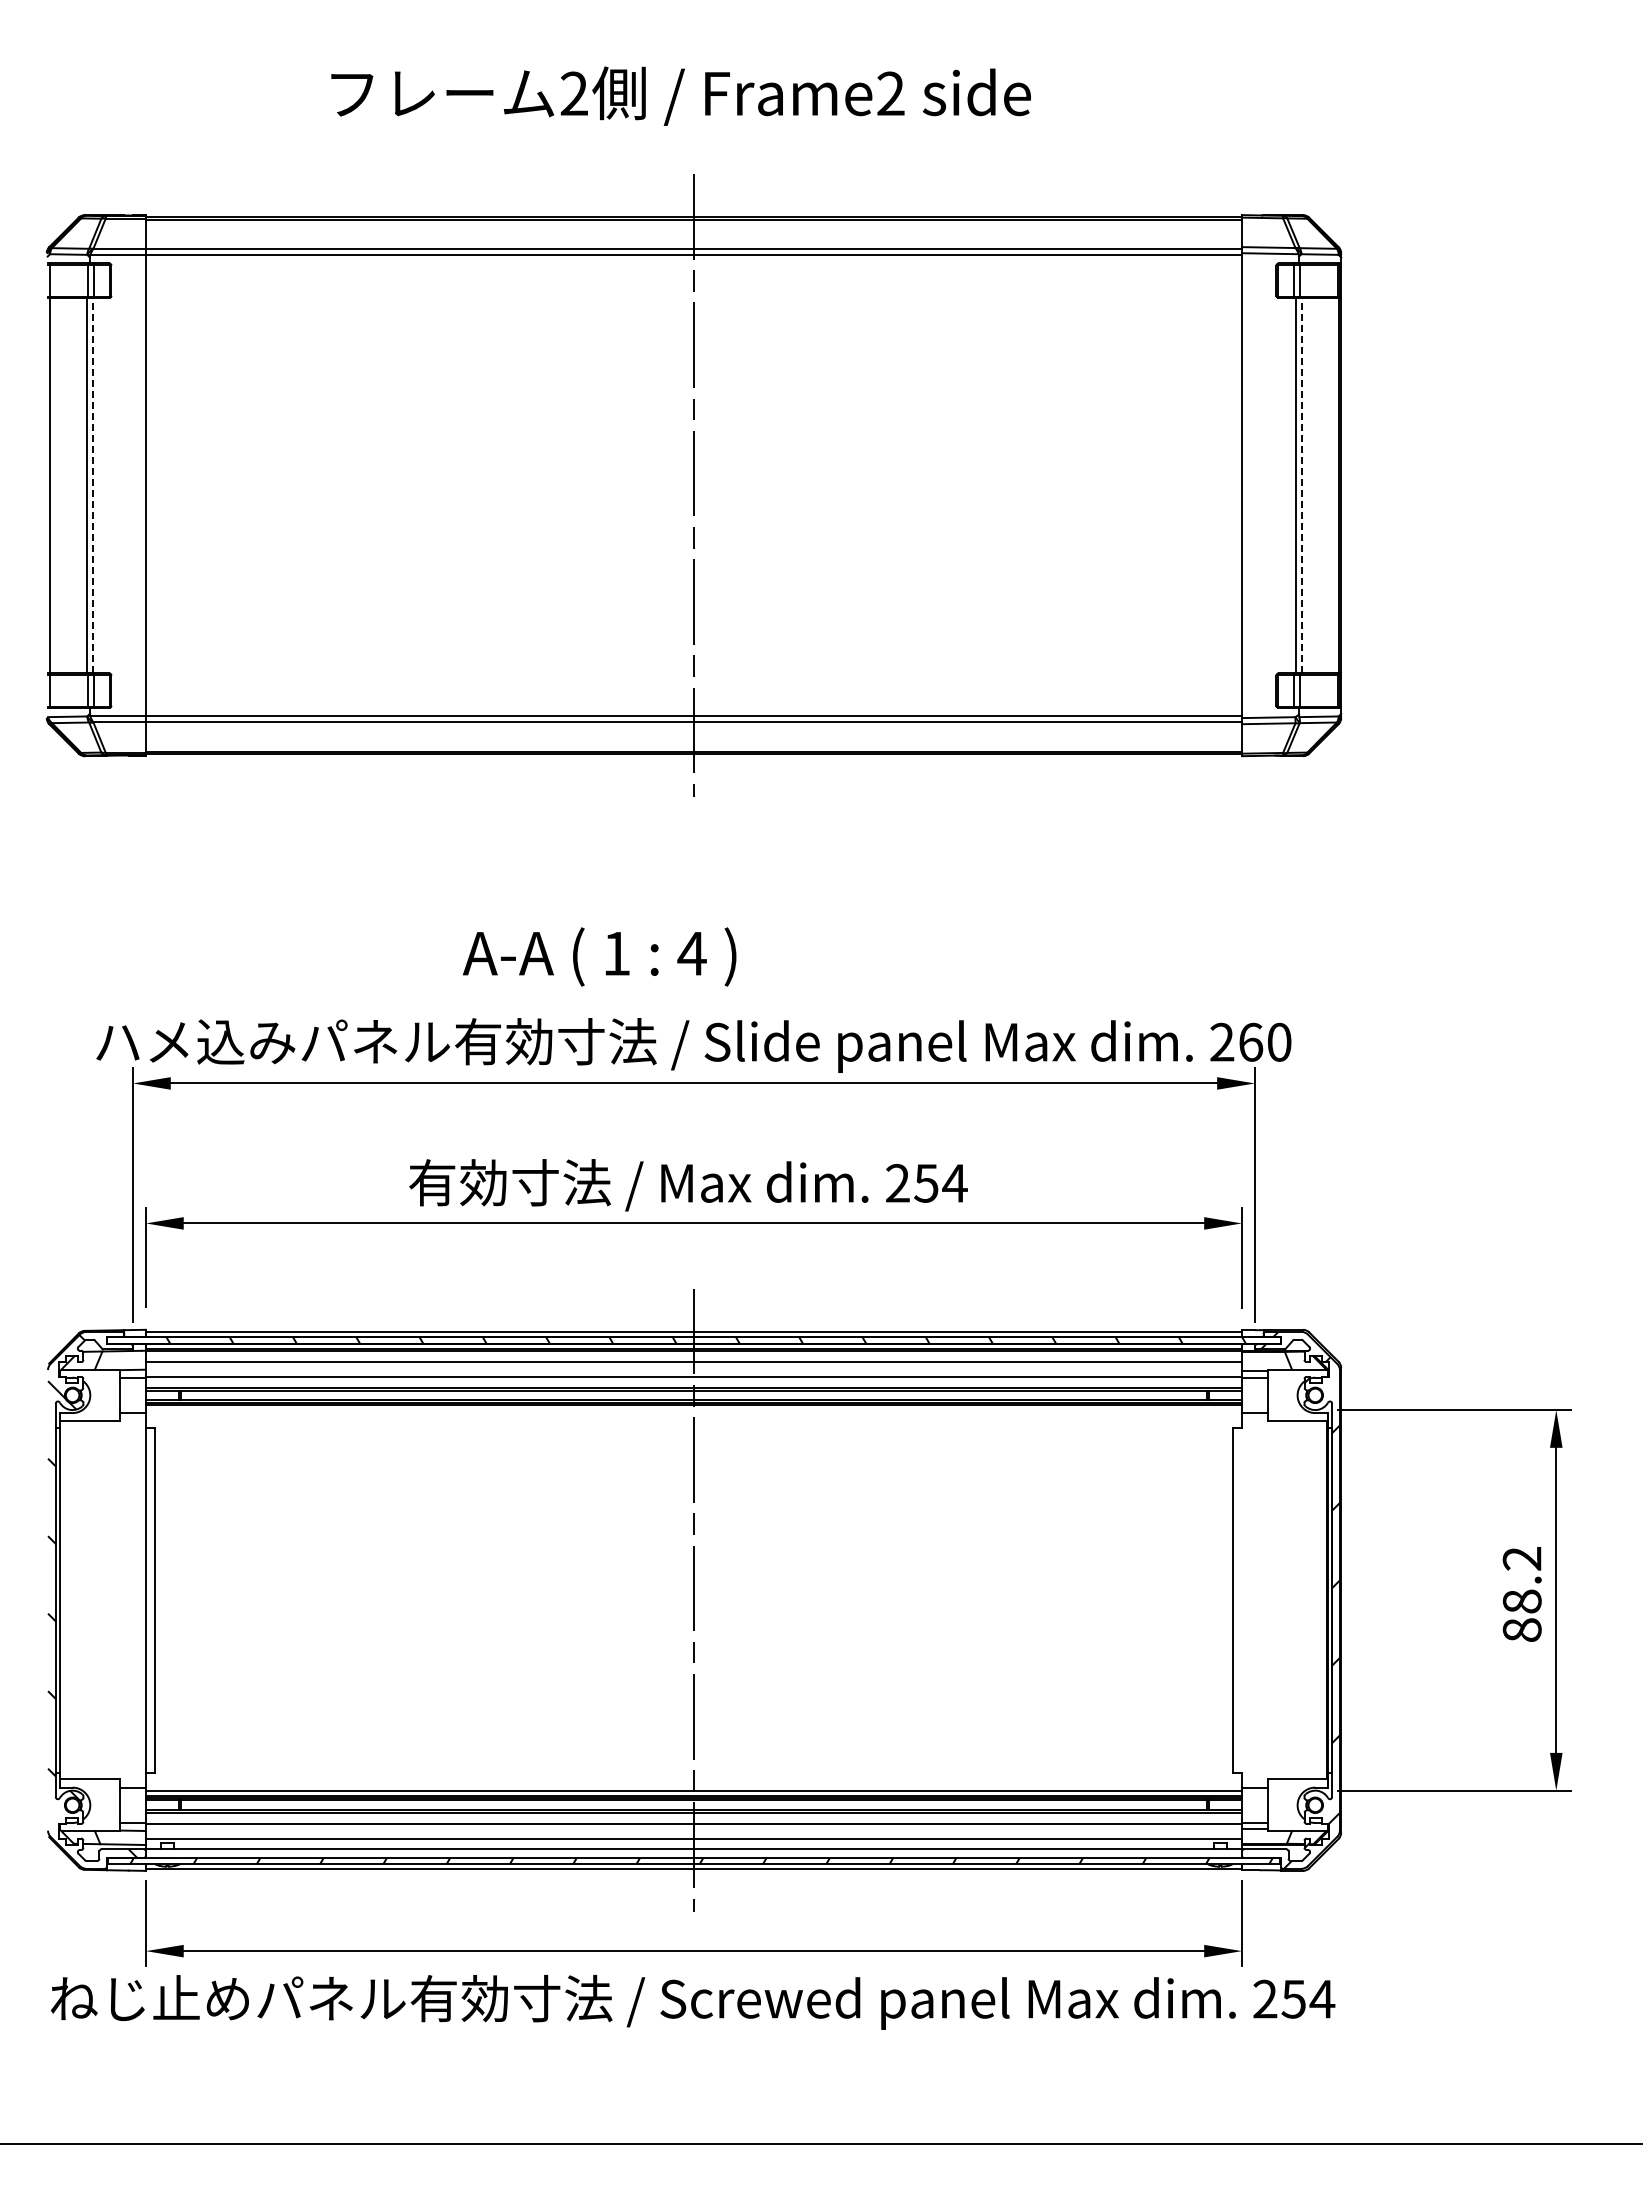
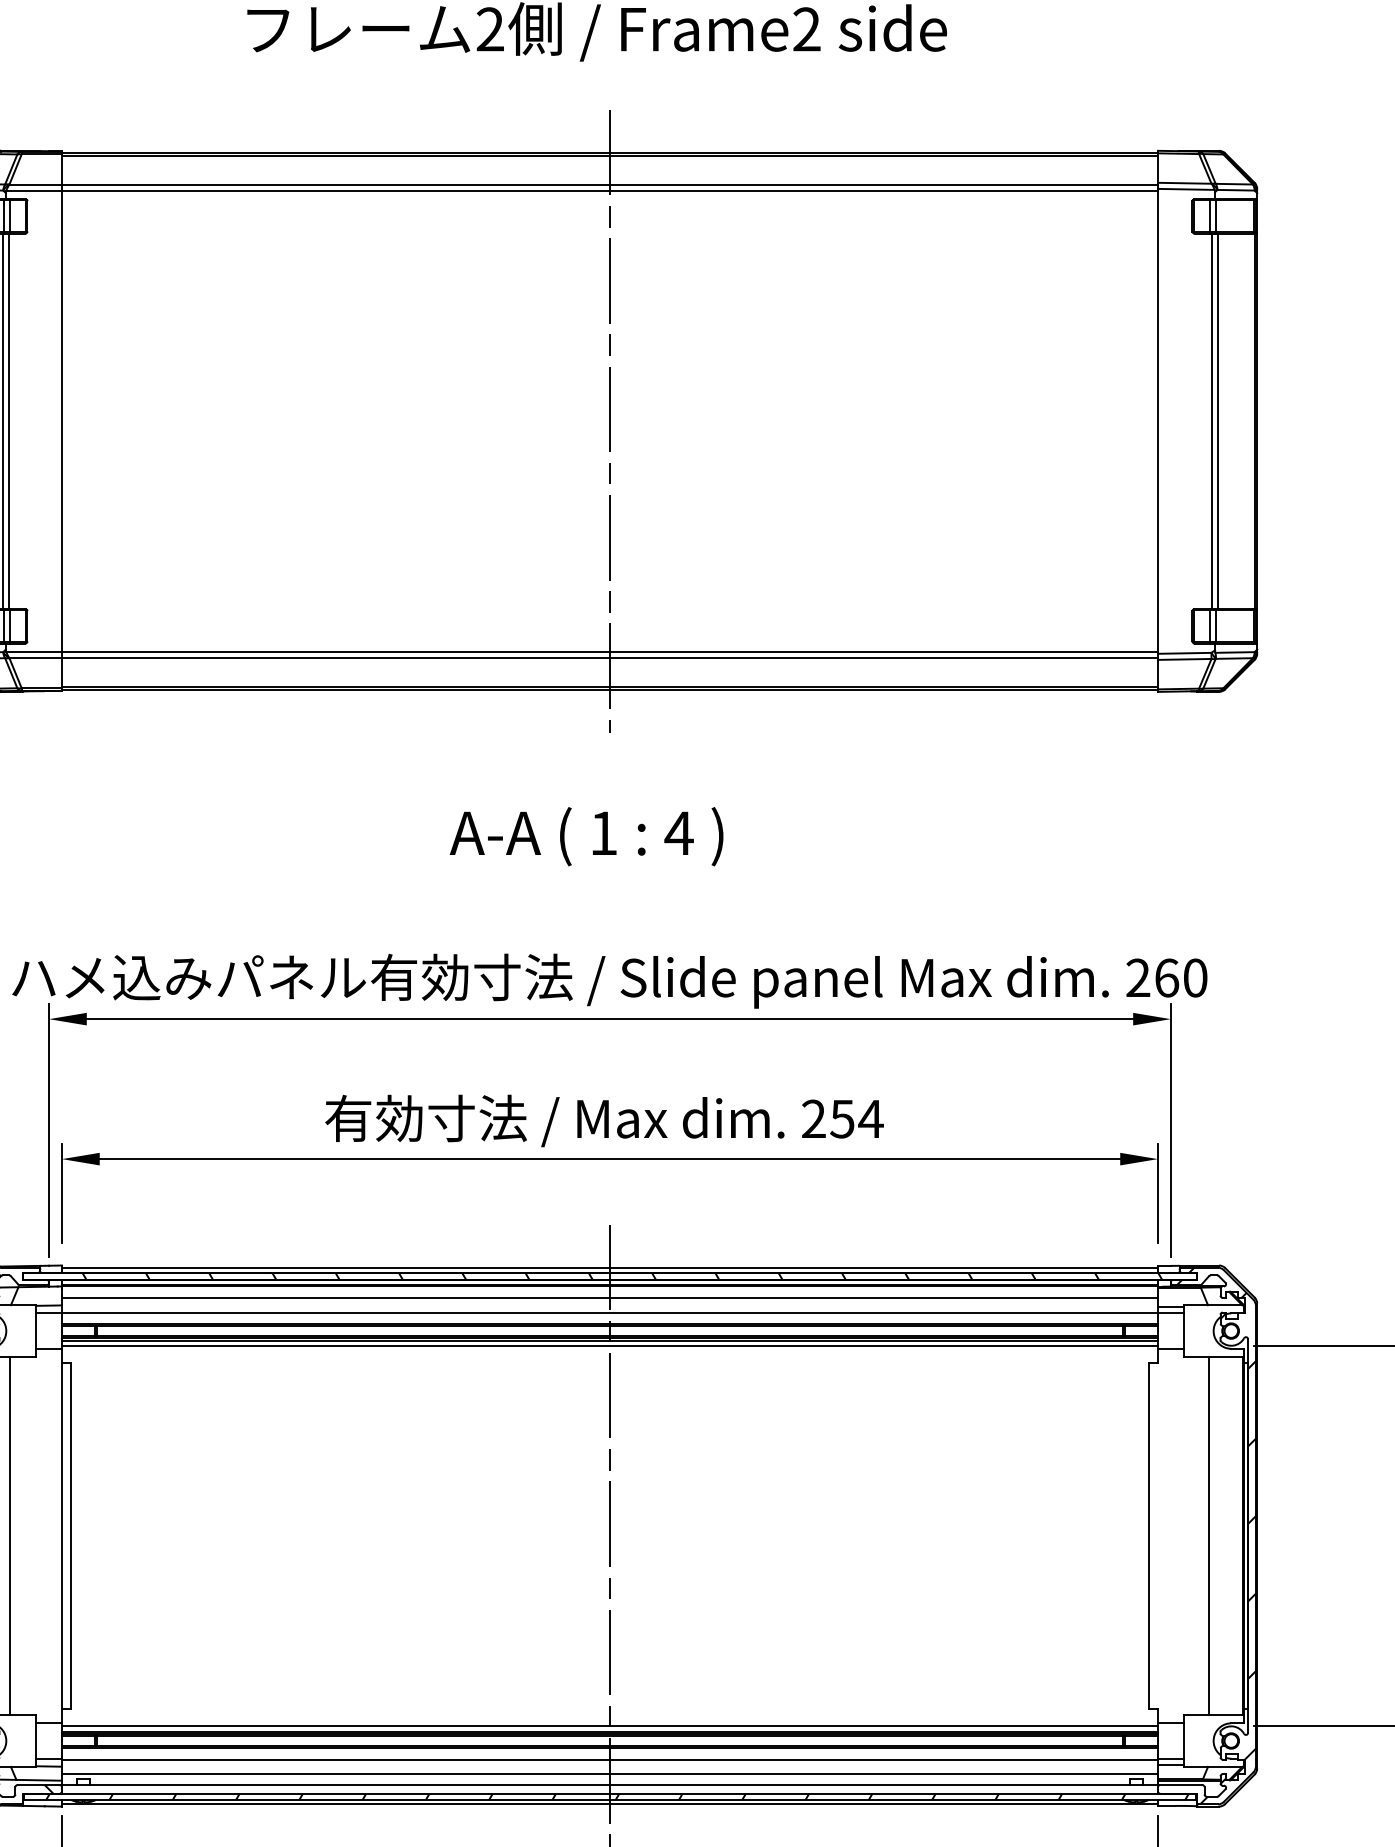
line: (93, 485) -> (9, 421), dashed -> solid
line: (1301, 485) -> (1217, 421), dashed -> solid
text: (599, 956) -> (586, 836), moved
line: (693, 1410) -> (609, 1346), added
line: (94, 1600) -> (10, 1536), added
line: (1292, 1600) -> (1208, 1536), added

